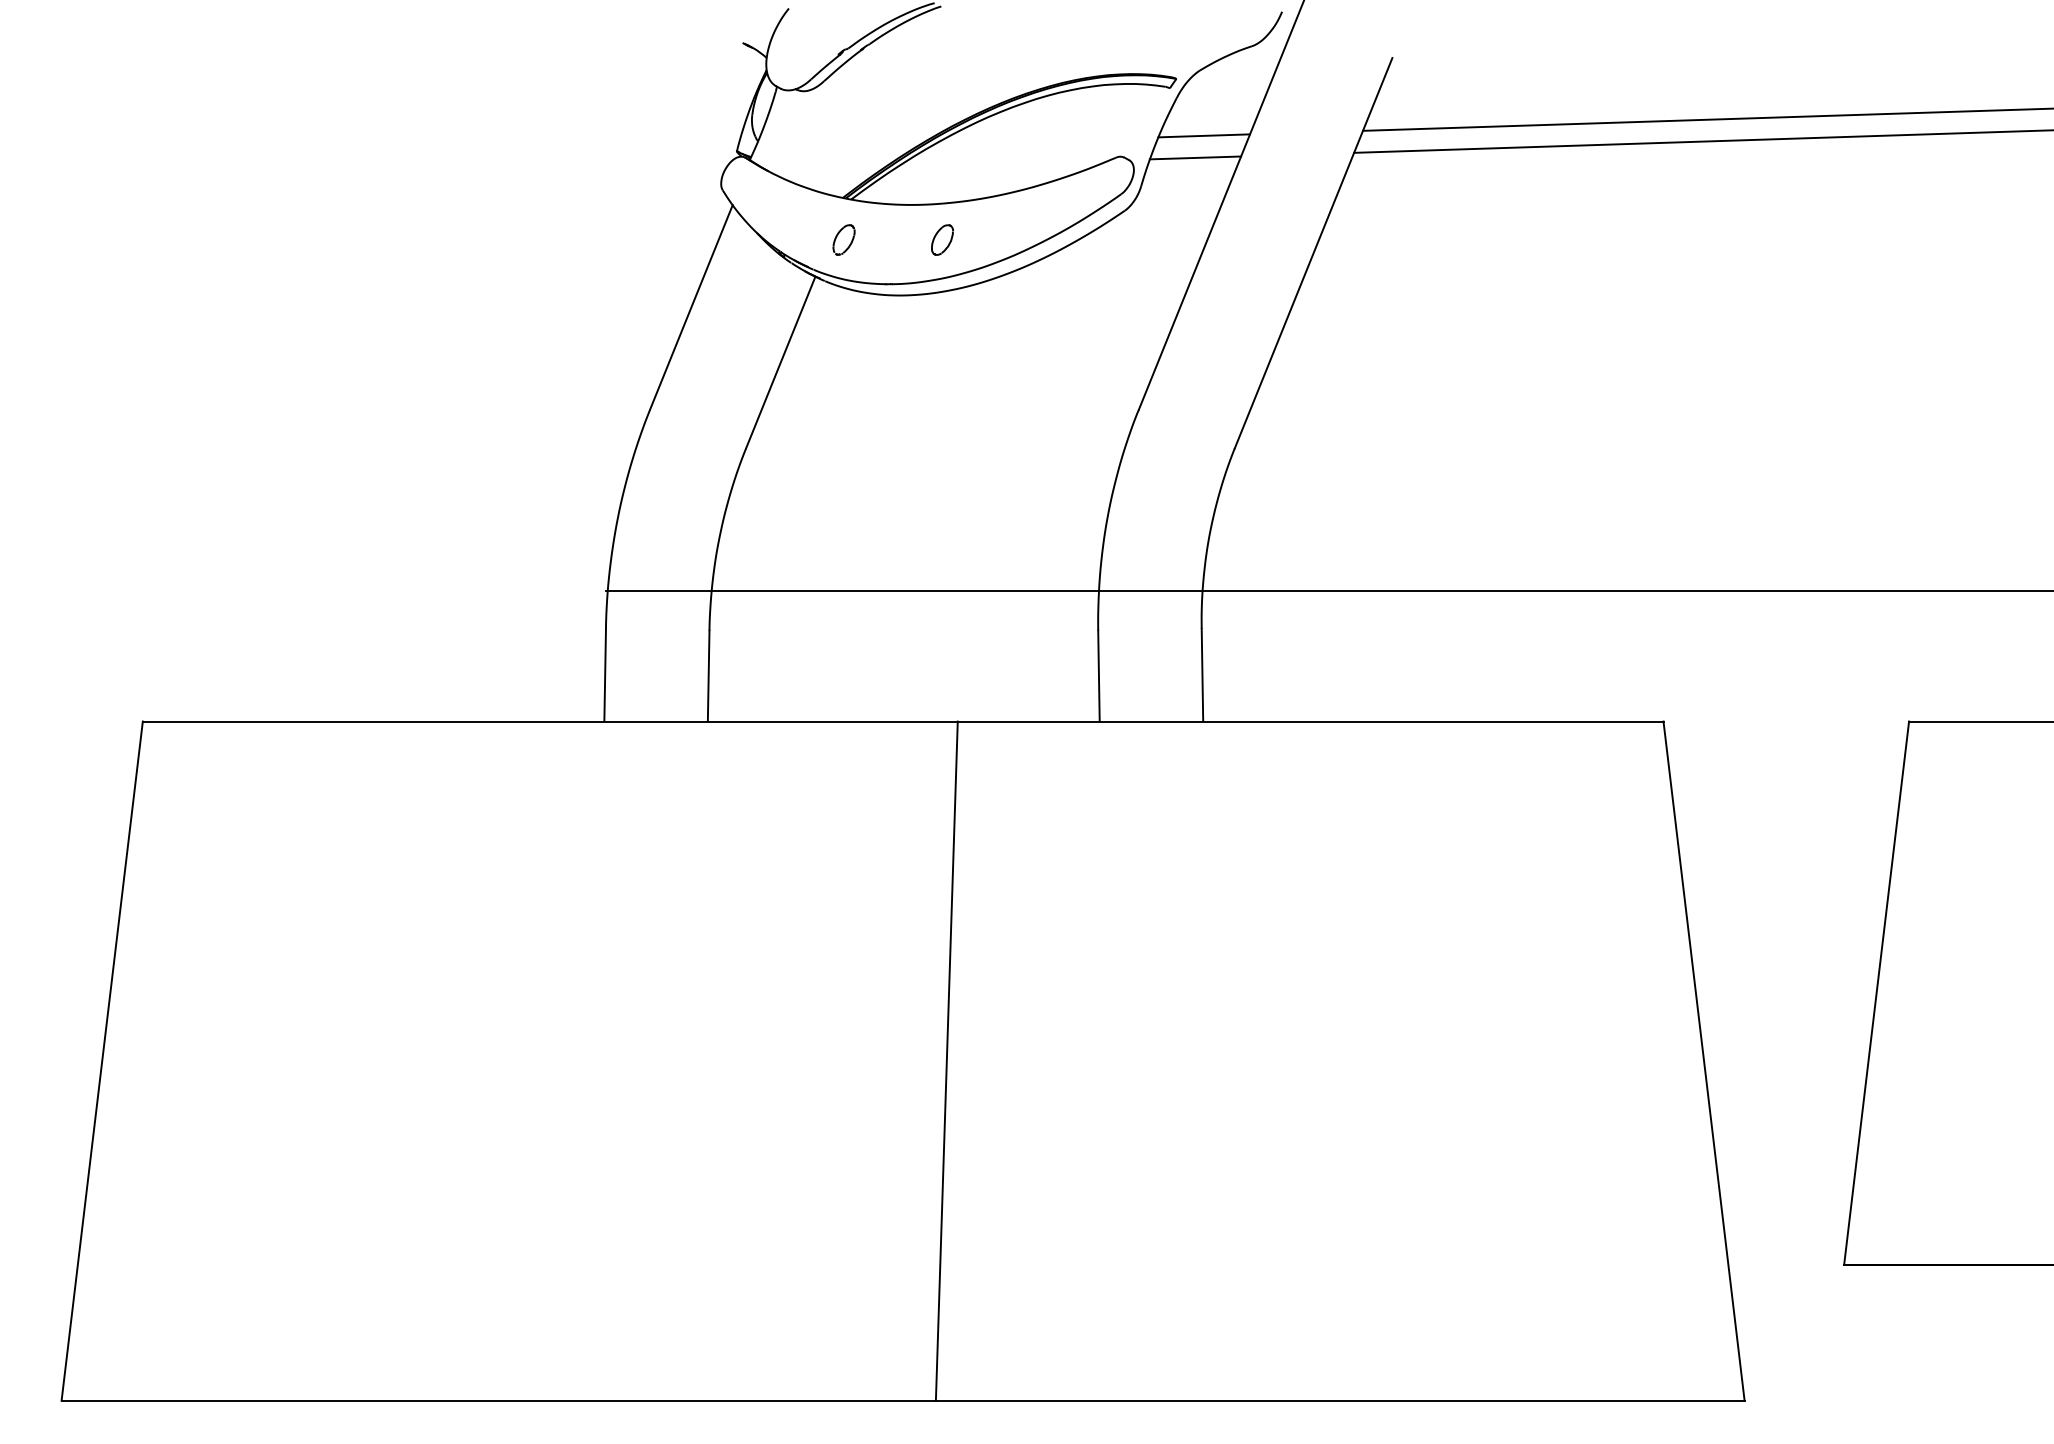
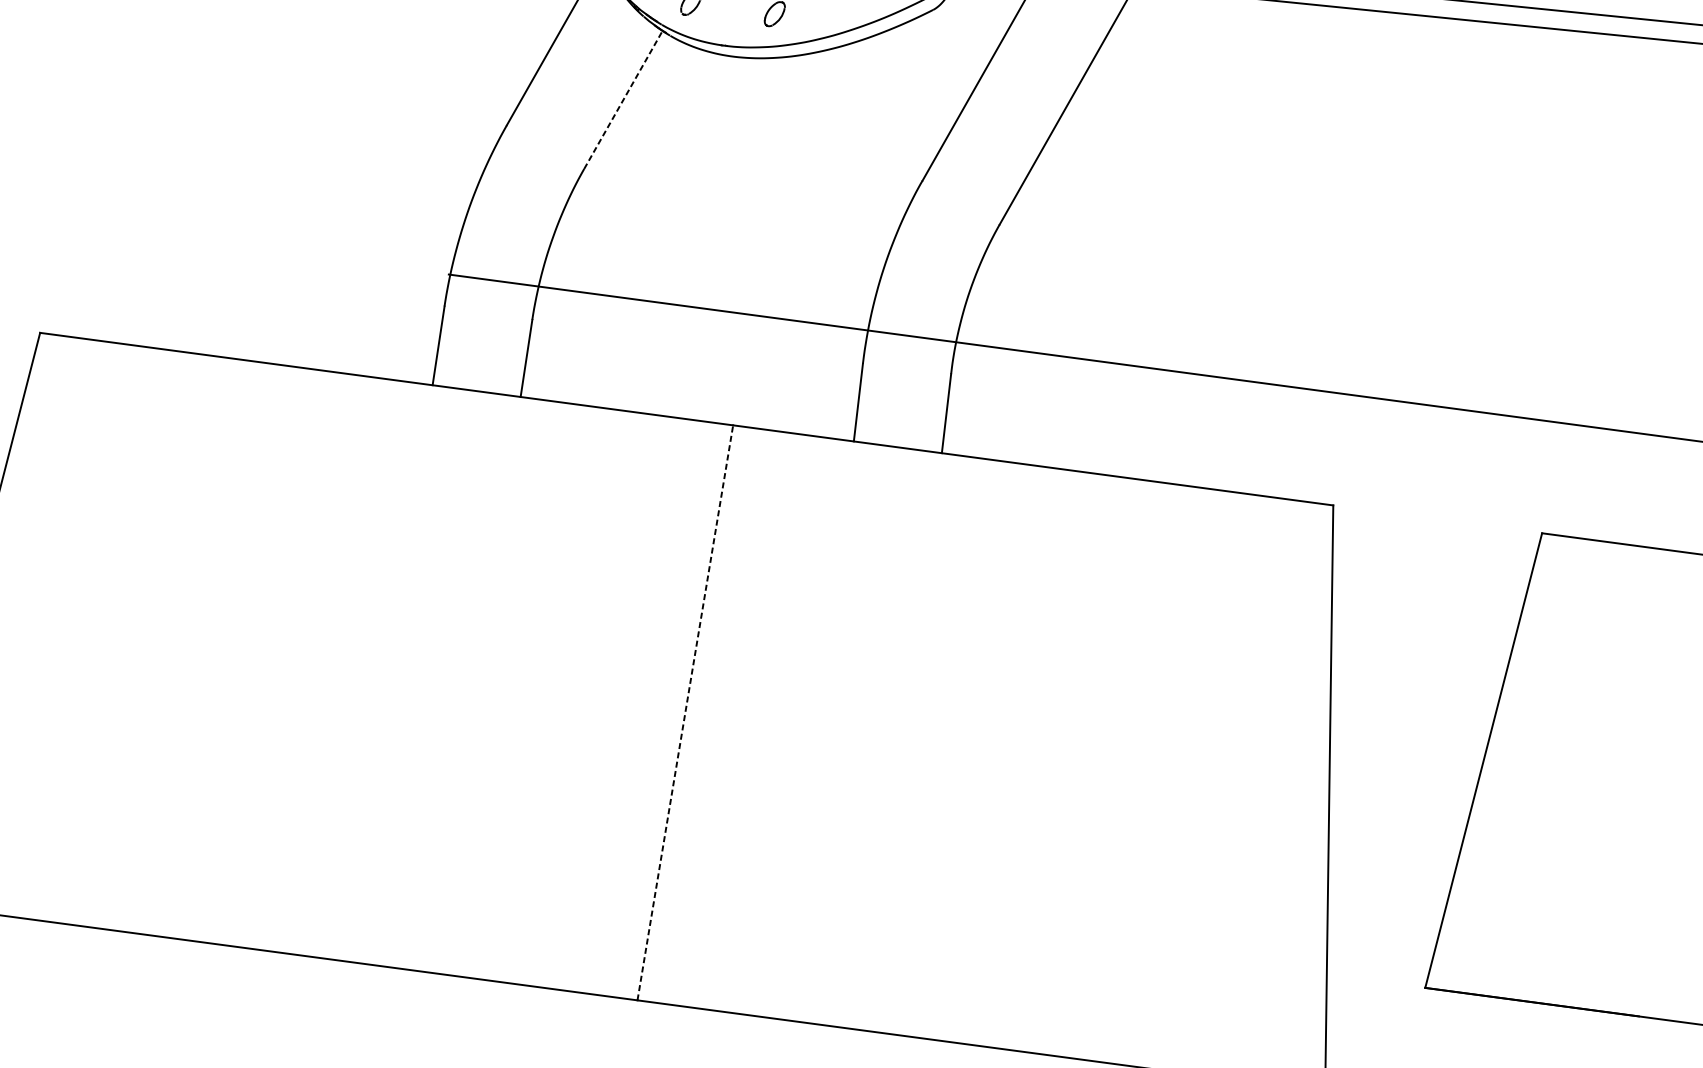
line: (780, 362) -> (623, 99), solid -> dashed
line: (946, 1061) -> (685, 713), solid -> dashed

